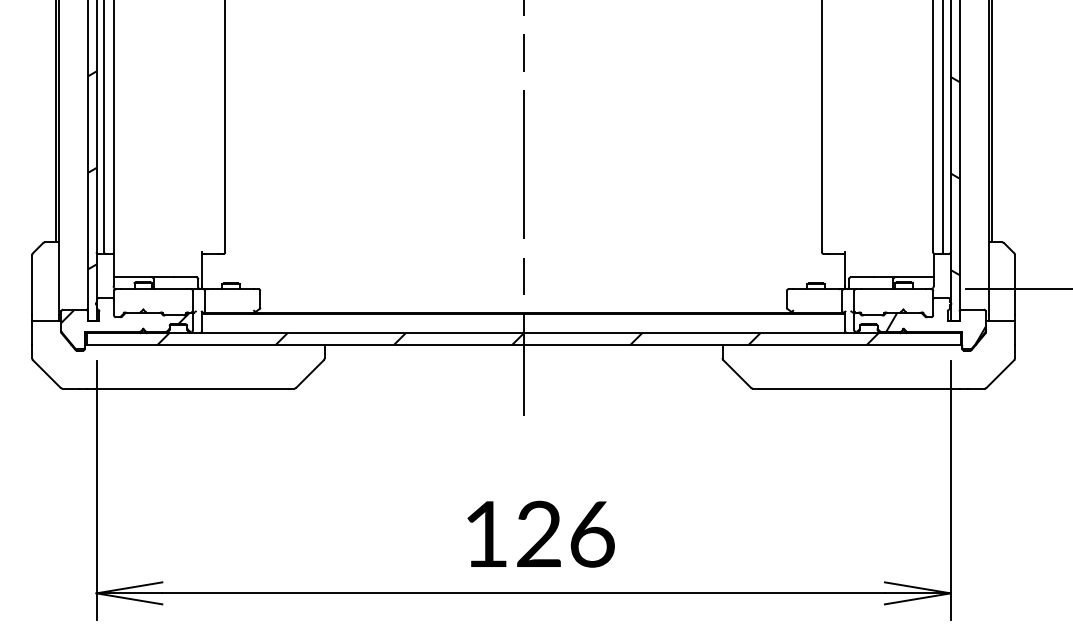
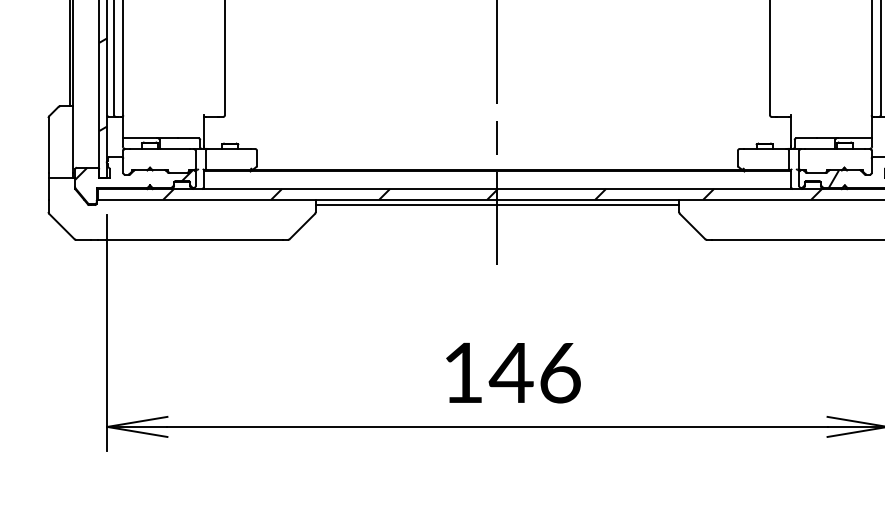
line: (523, 350) -> (497, 205), added
text: (538, 533) -> (511, 372), 126 -> 146

